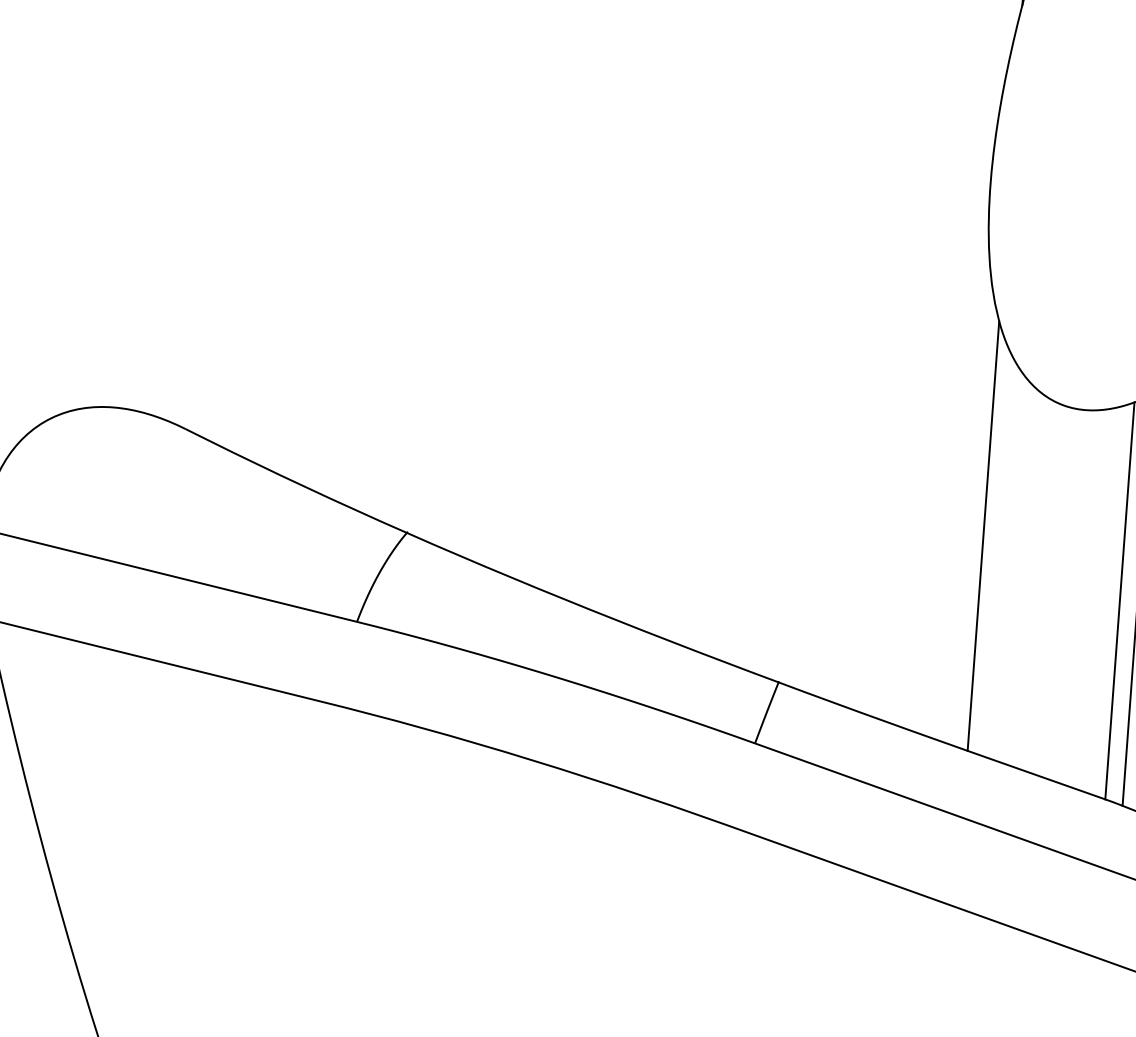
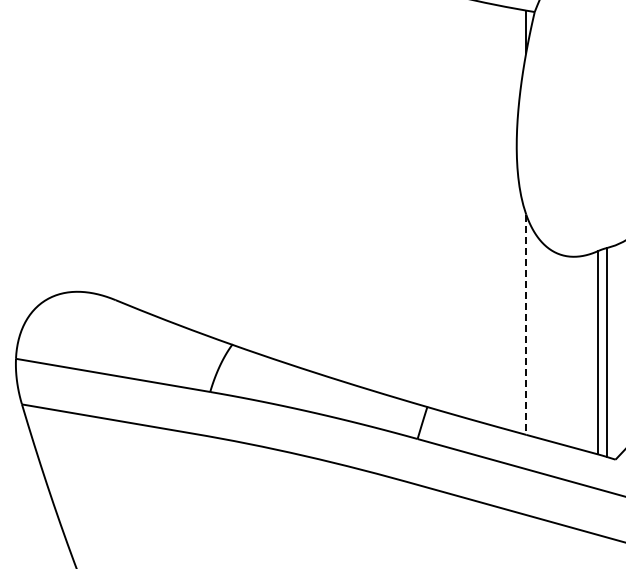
line: (983, 537) -> (526, 325), solid -> dashed

